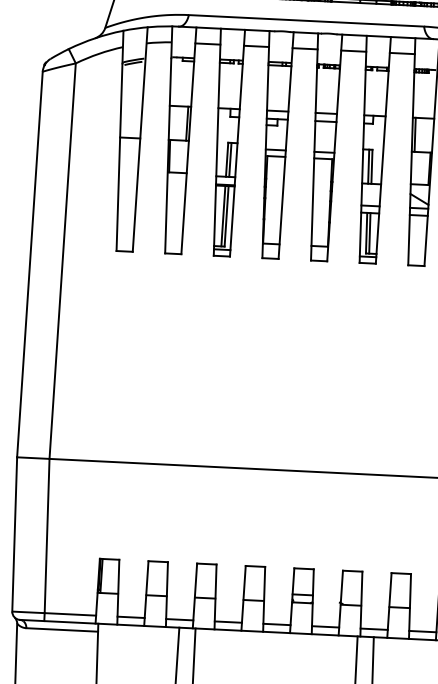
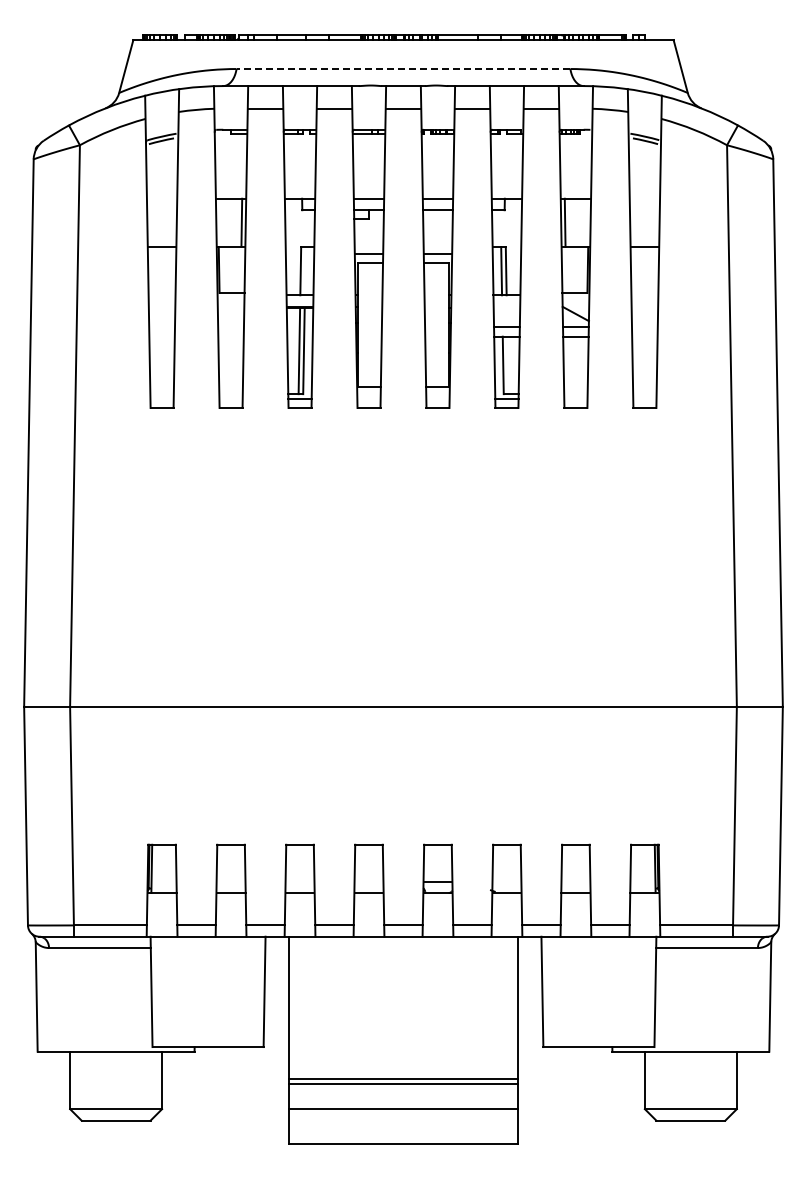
line: (306, 21) -> (403, 69), solid -> dashed
line: (229, 160) -> (304, 271), removed
line: (369, 233) -> (507, 365), removed

